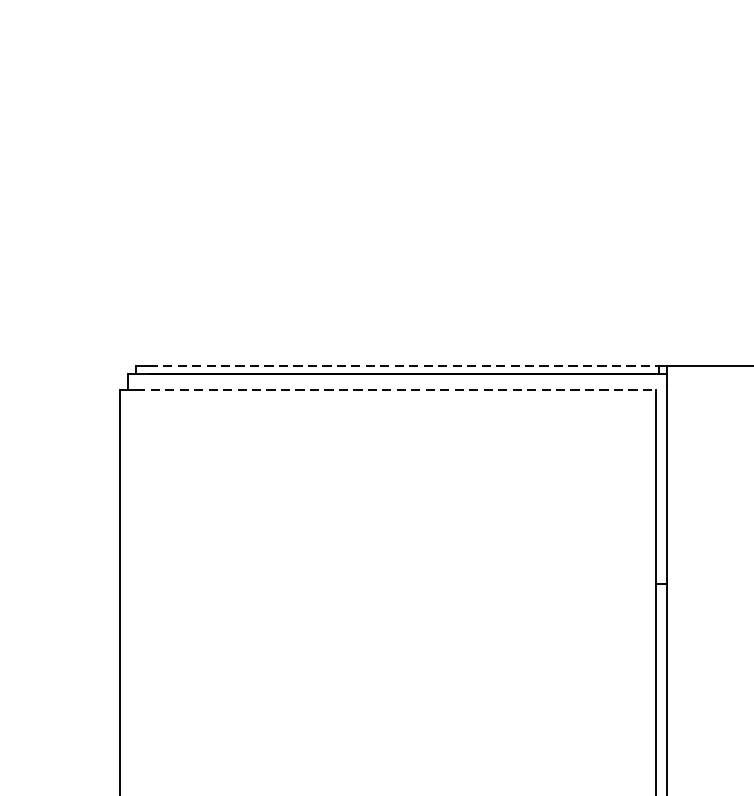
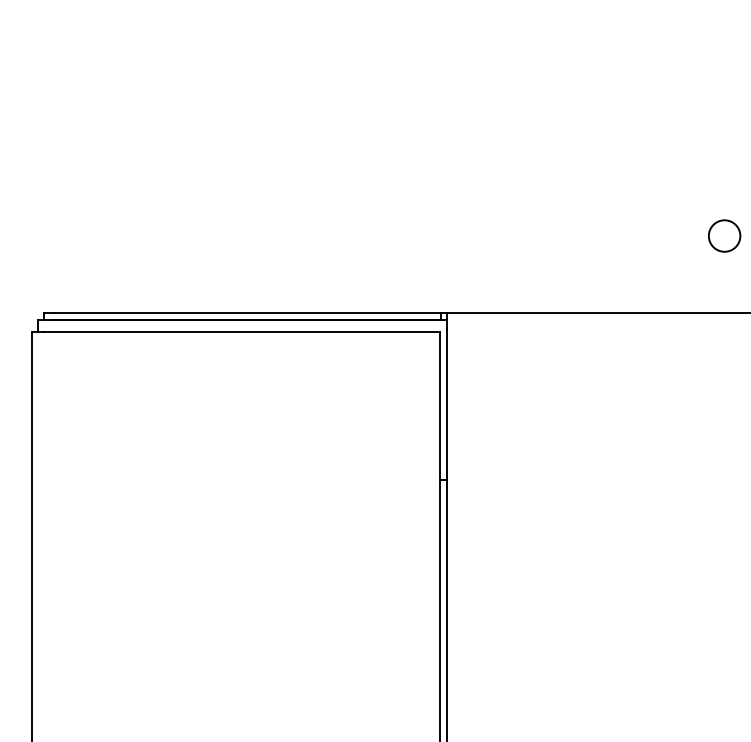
line: (403, 365) -> (247, 313), dashed -> solid
line: (395, 390) -> (241, 332), dashed -> solid

